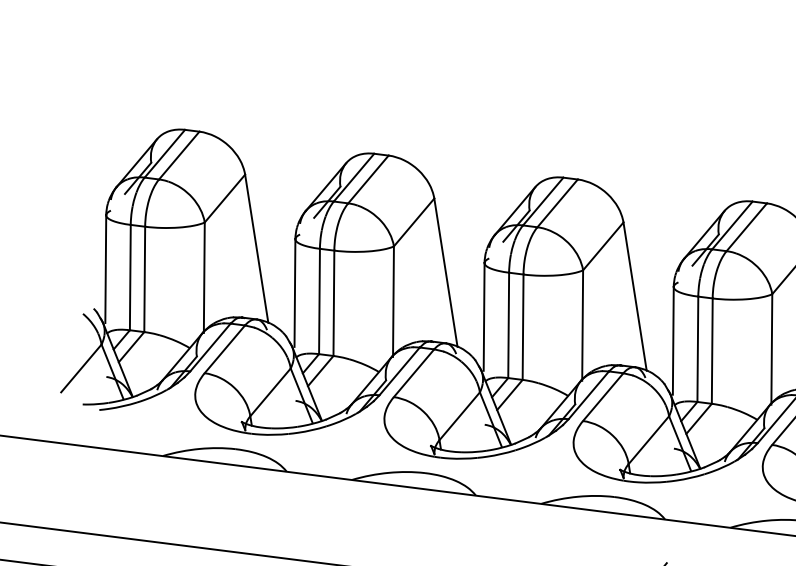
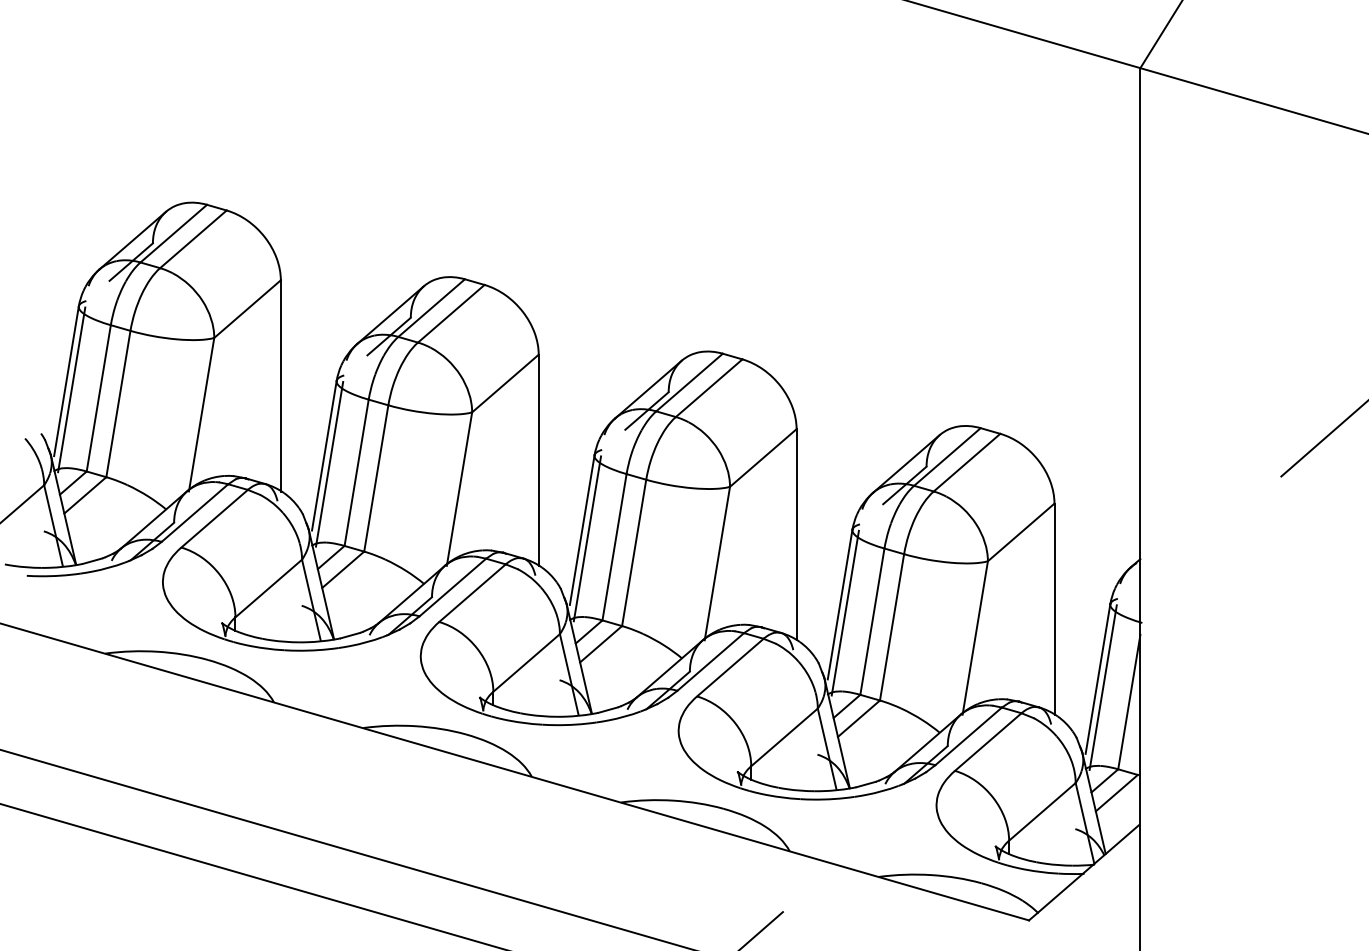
line: (110, 274) -> (71, 389), added
line: (299, 297) -> (329, 463), added
line: (488, 322) -> (587, 538), added
line: (677, 345) -> (844, 612), added

